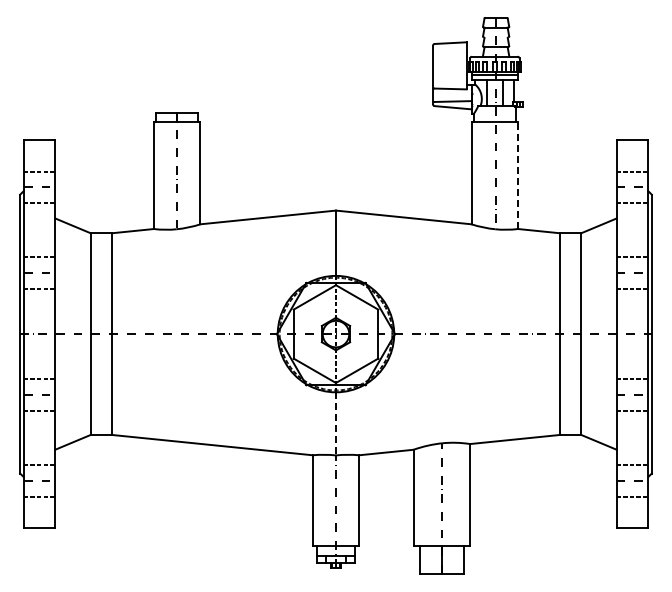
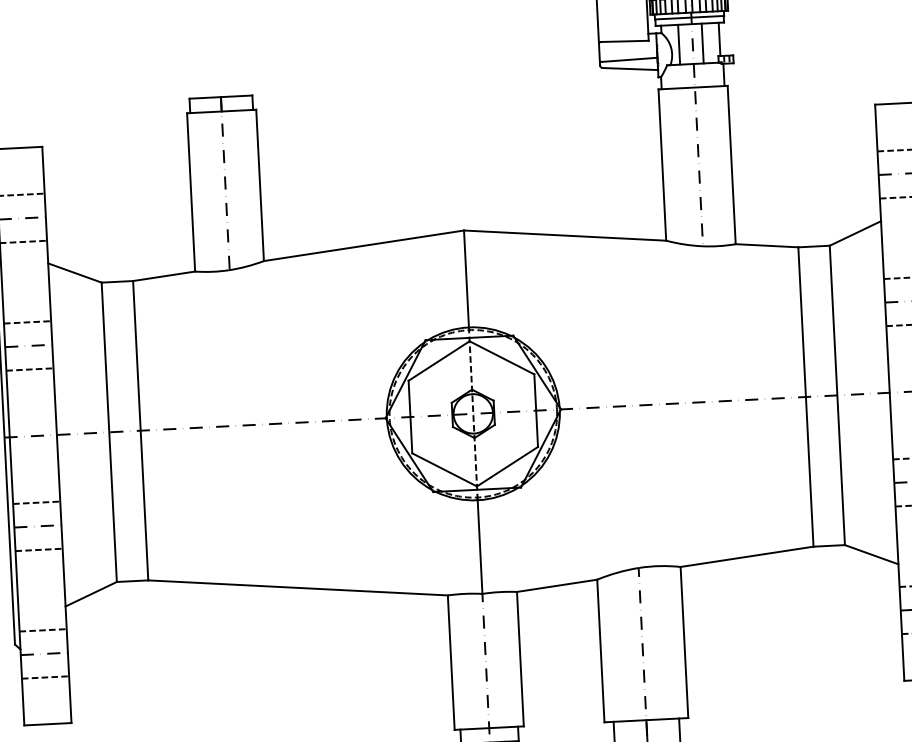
line: (518, 175) -> (732, 164), dashed -> solid
line: (336, 423) -> (480, 546), dashed -> solid

